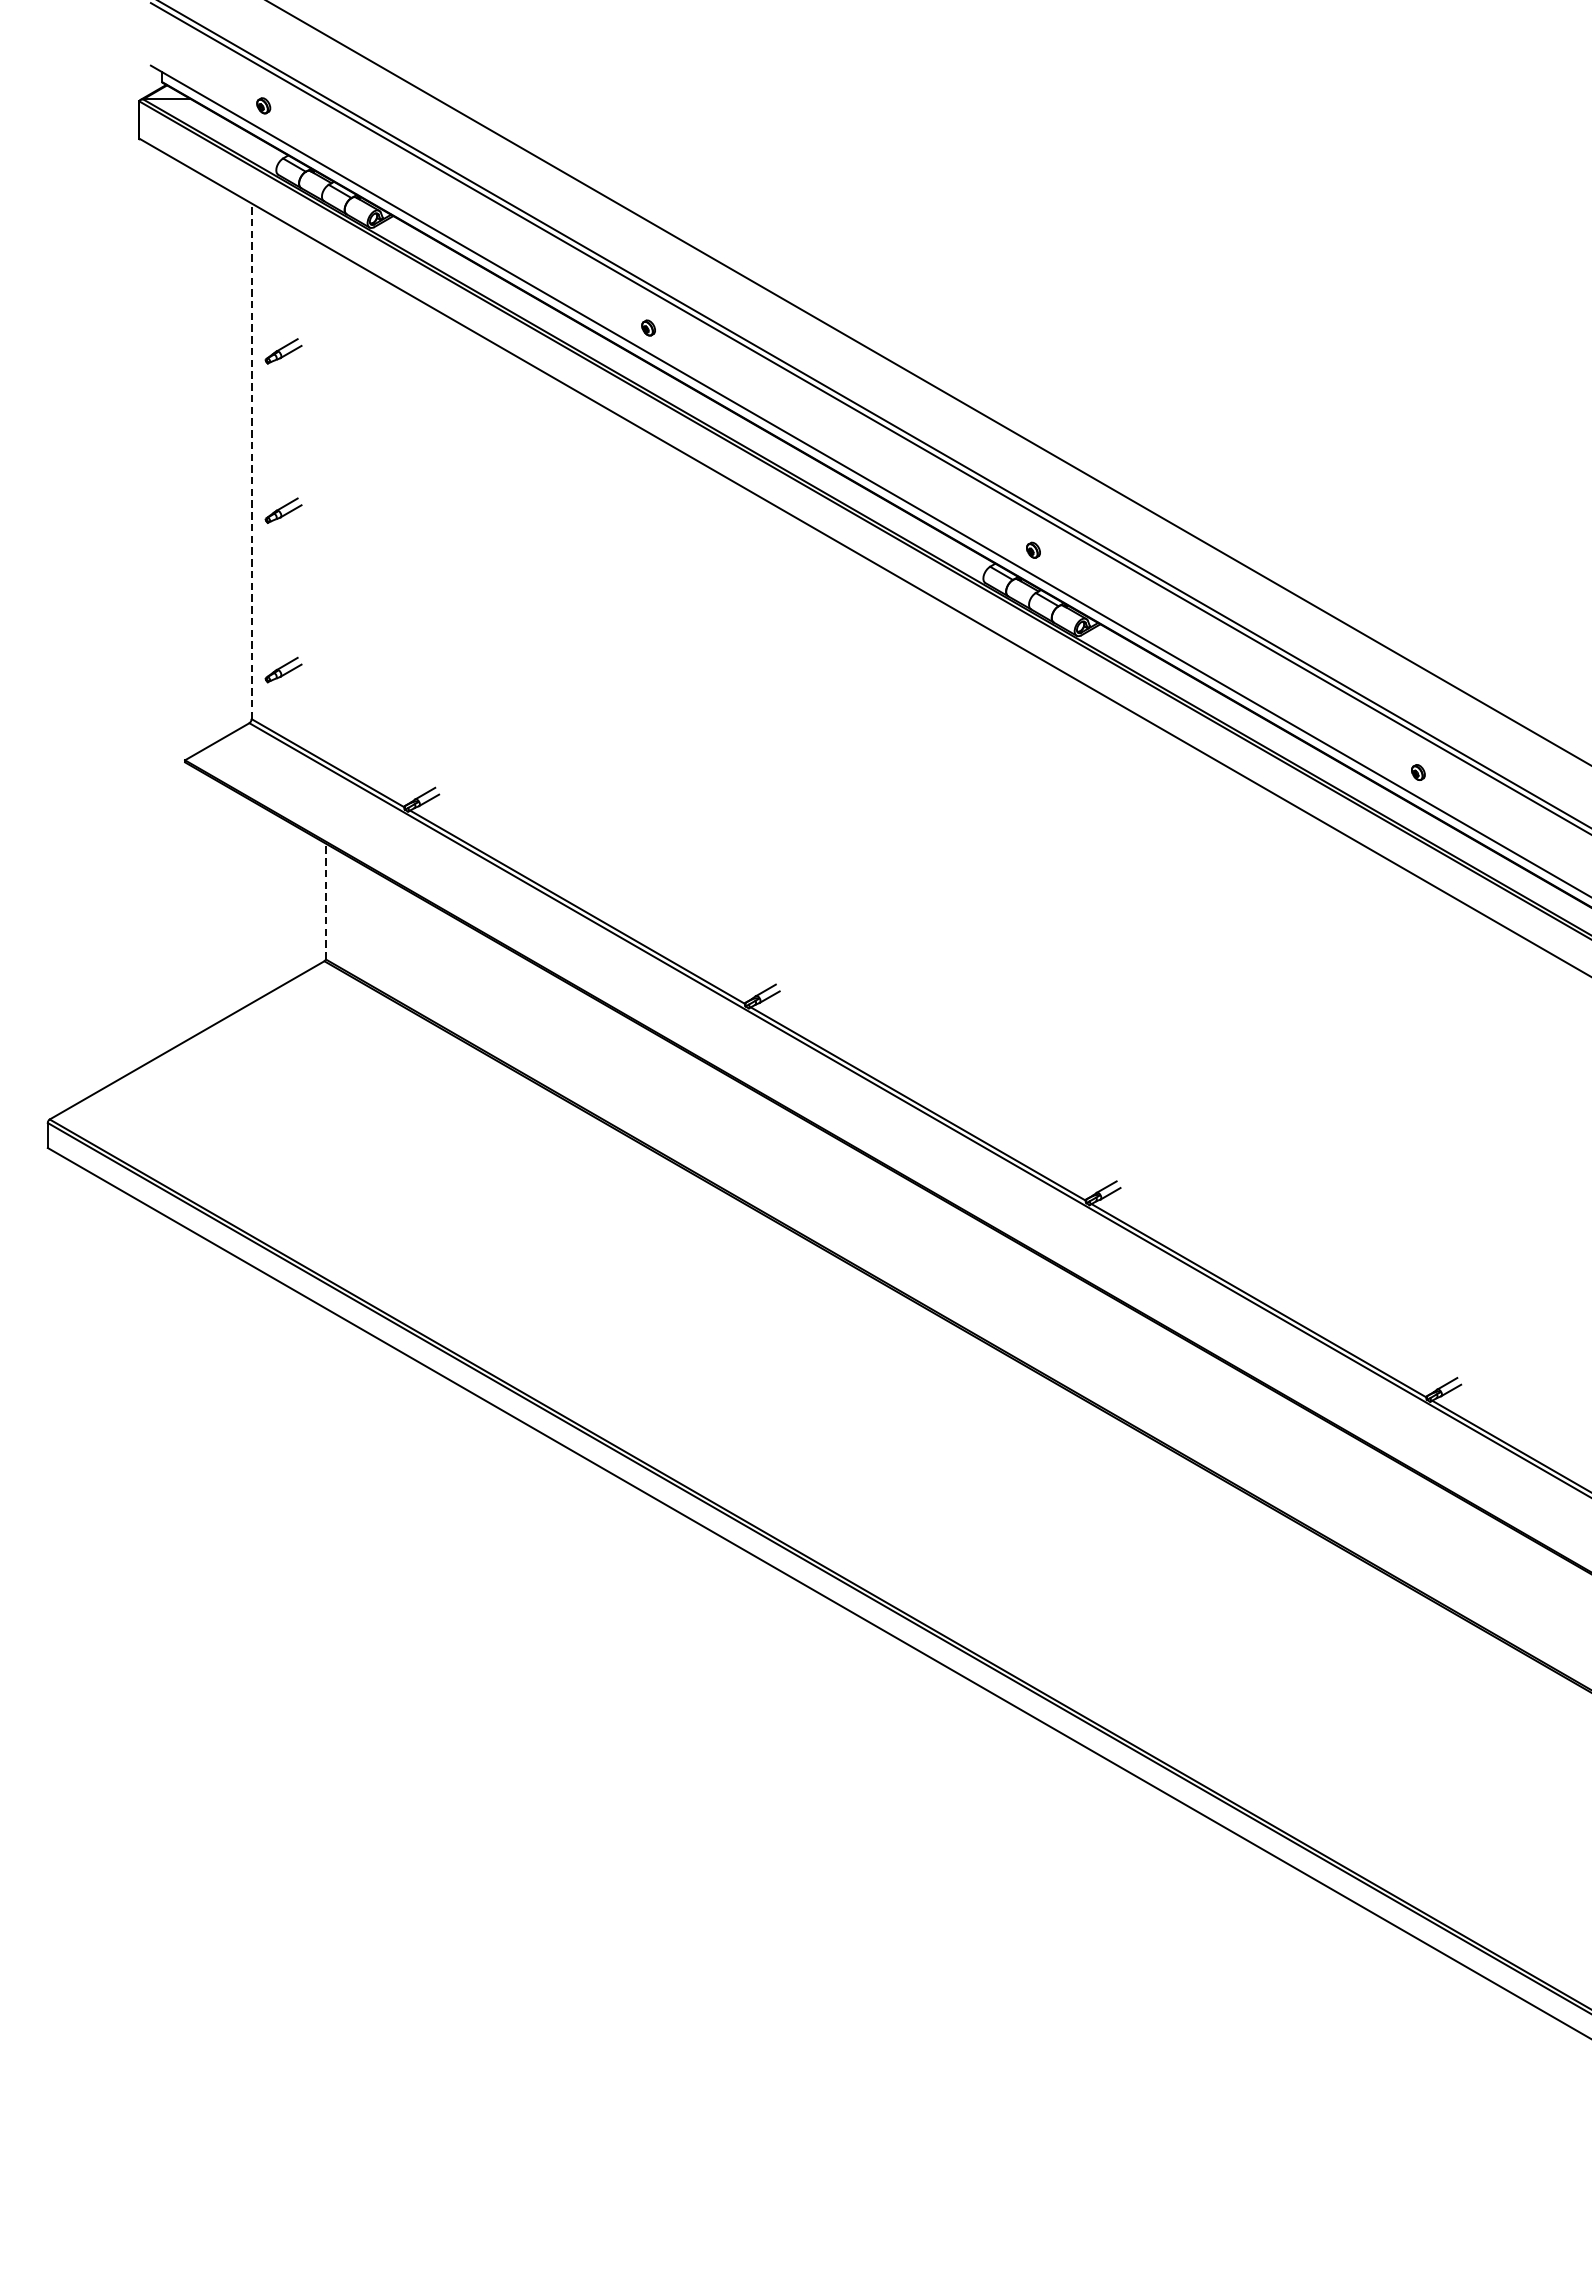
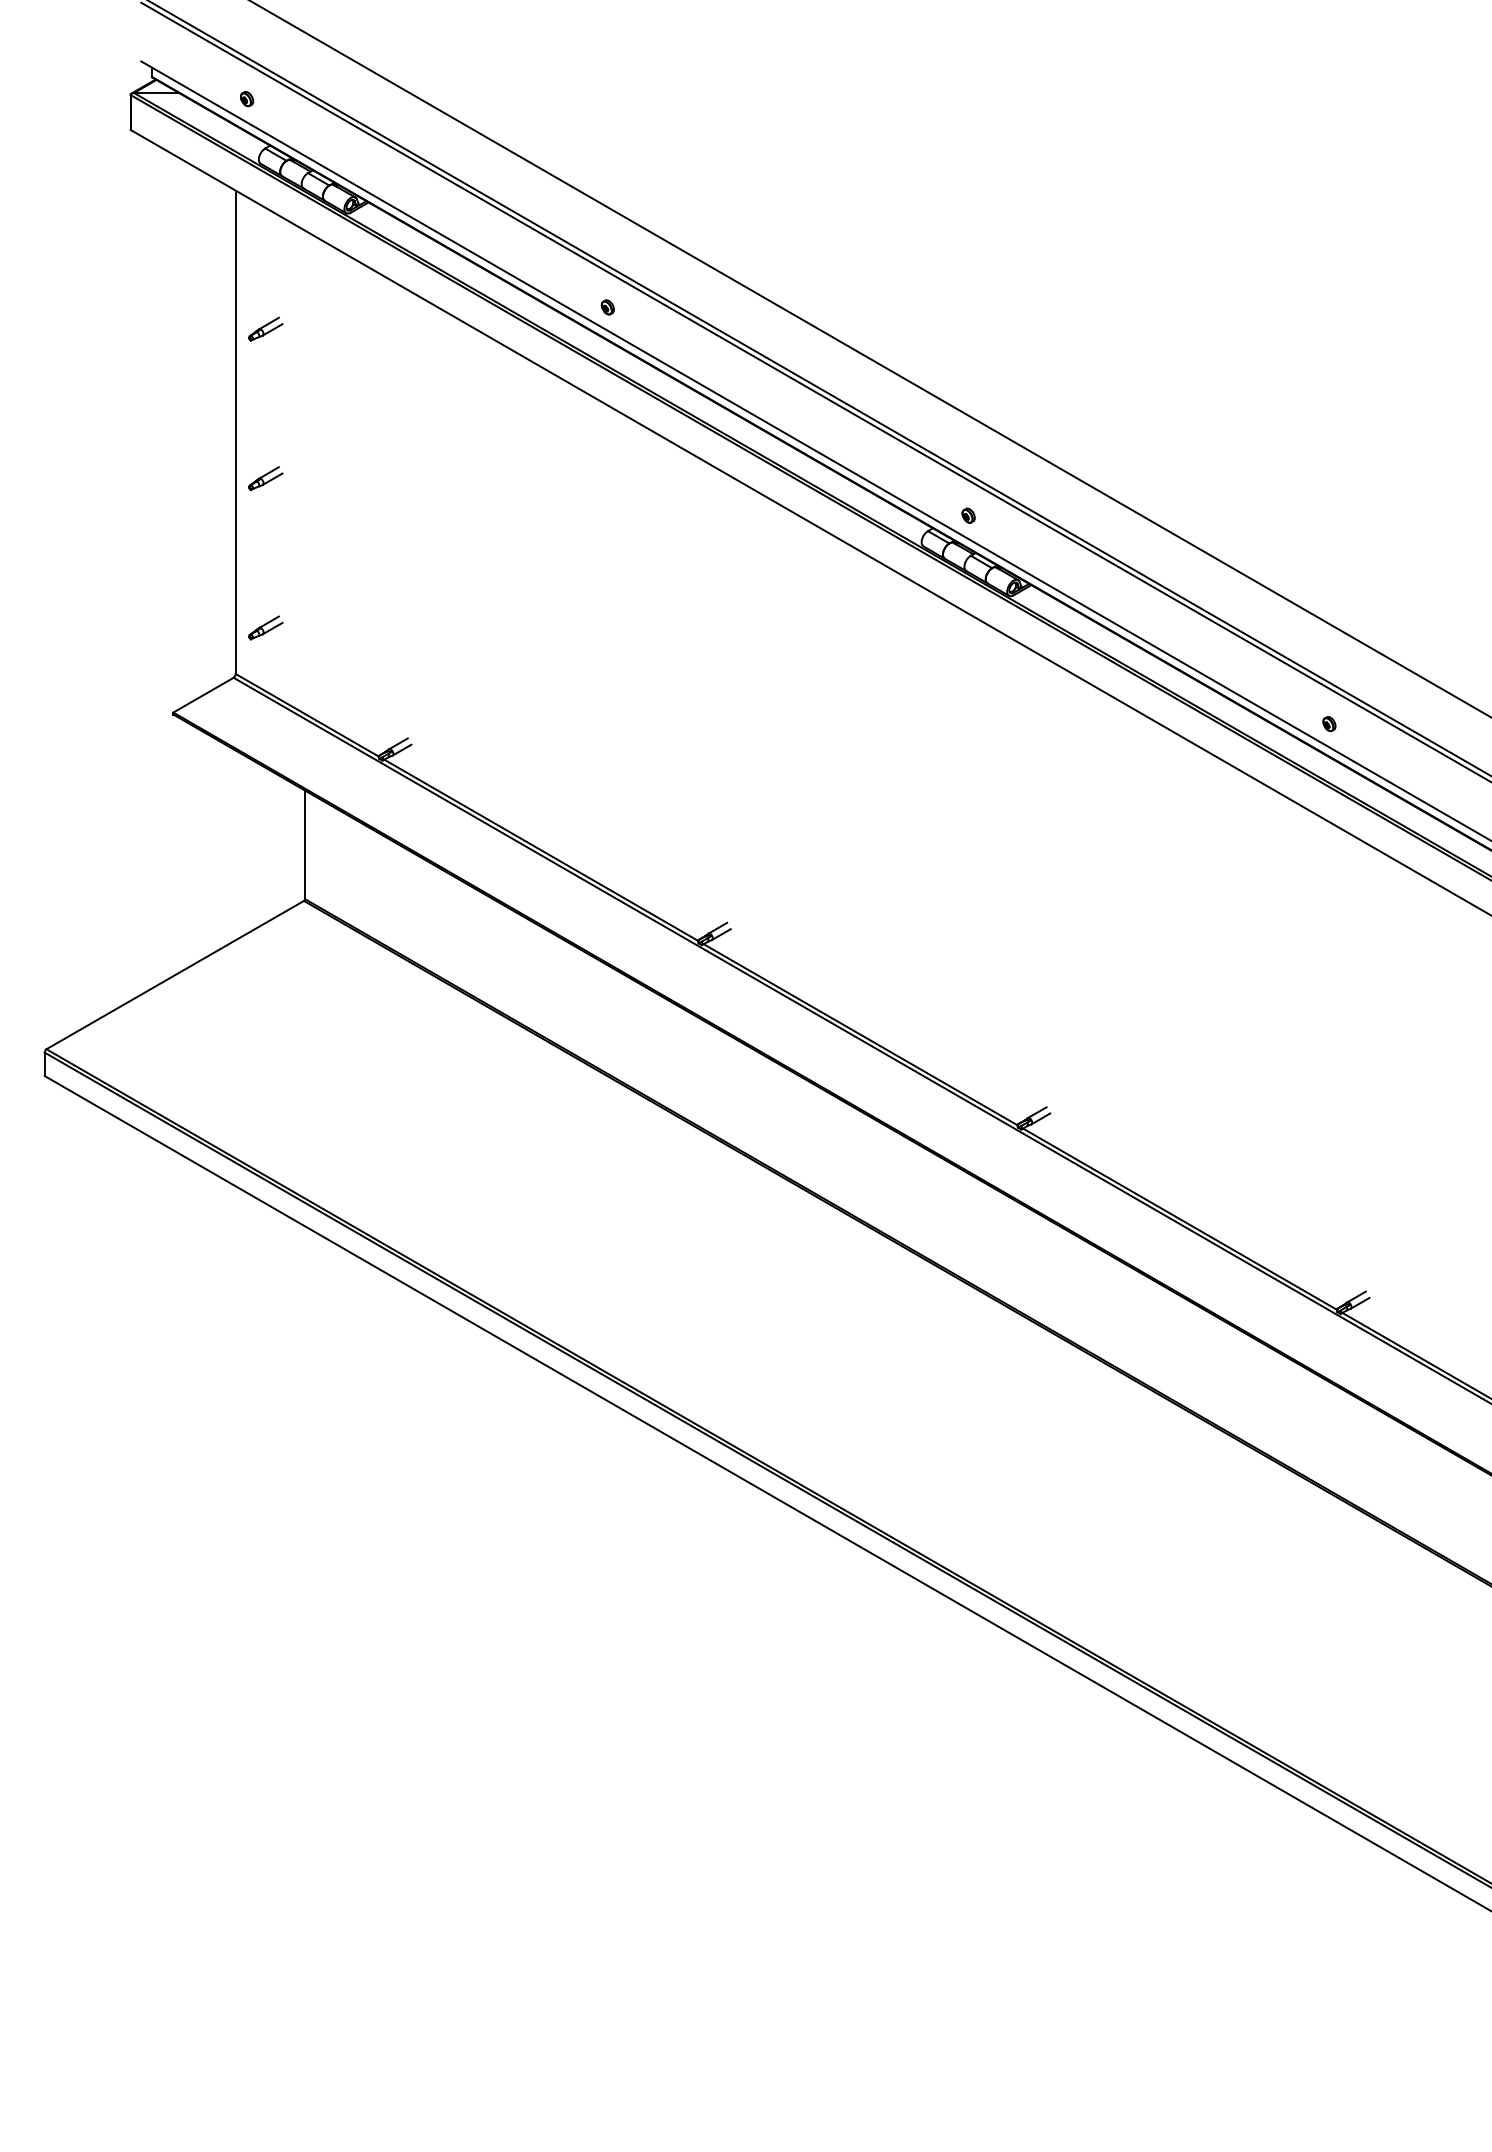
line: (251, 461) -> (235, 432), dashed -> solid
line: (326, 901) -> (305, 844), dashed -> solid

